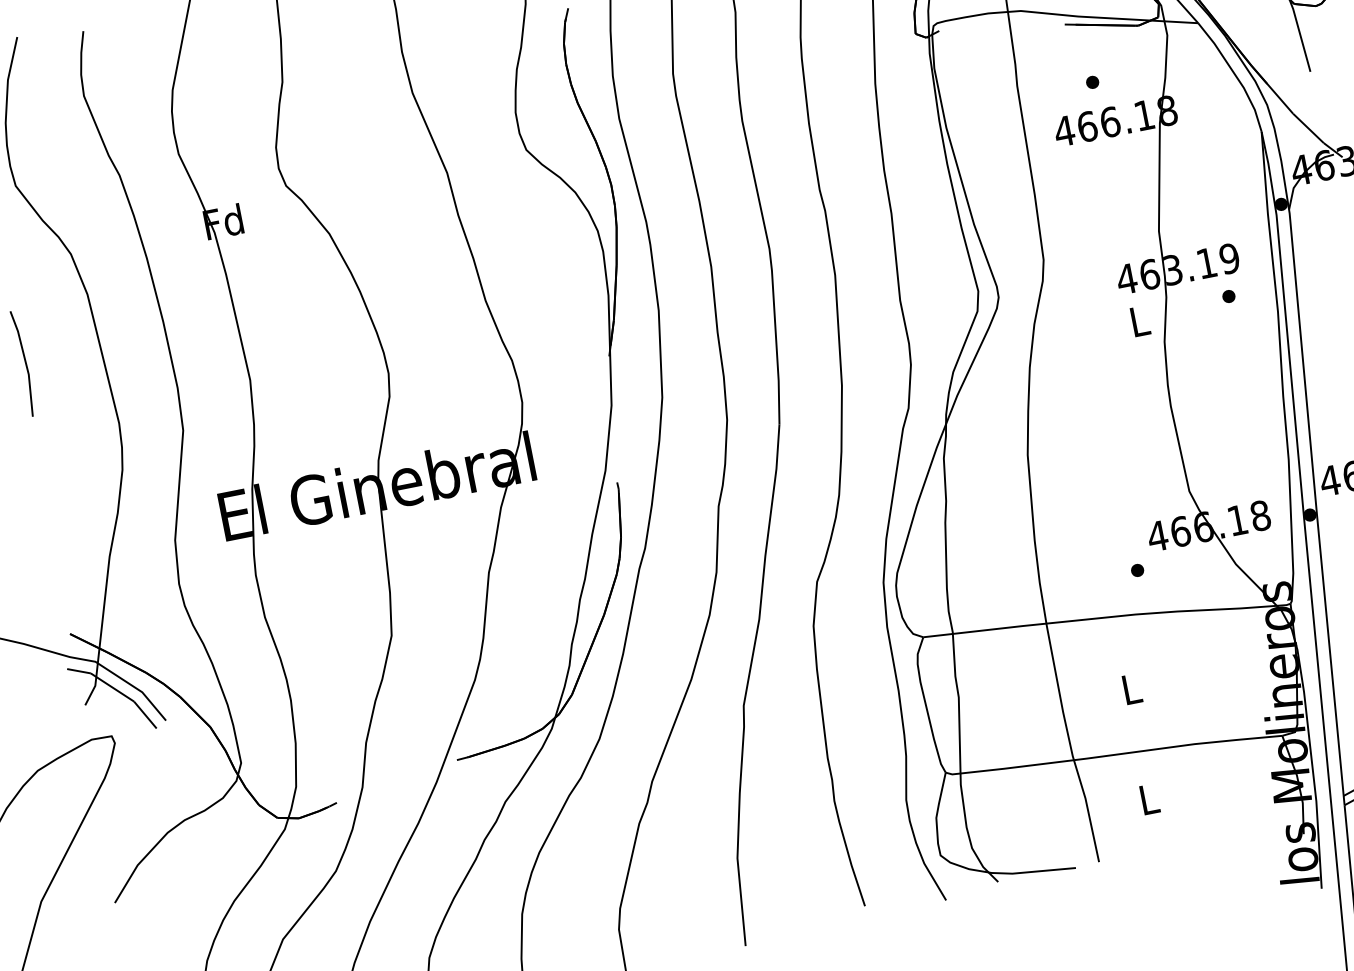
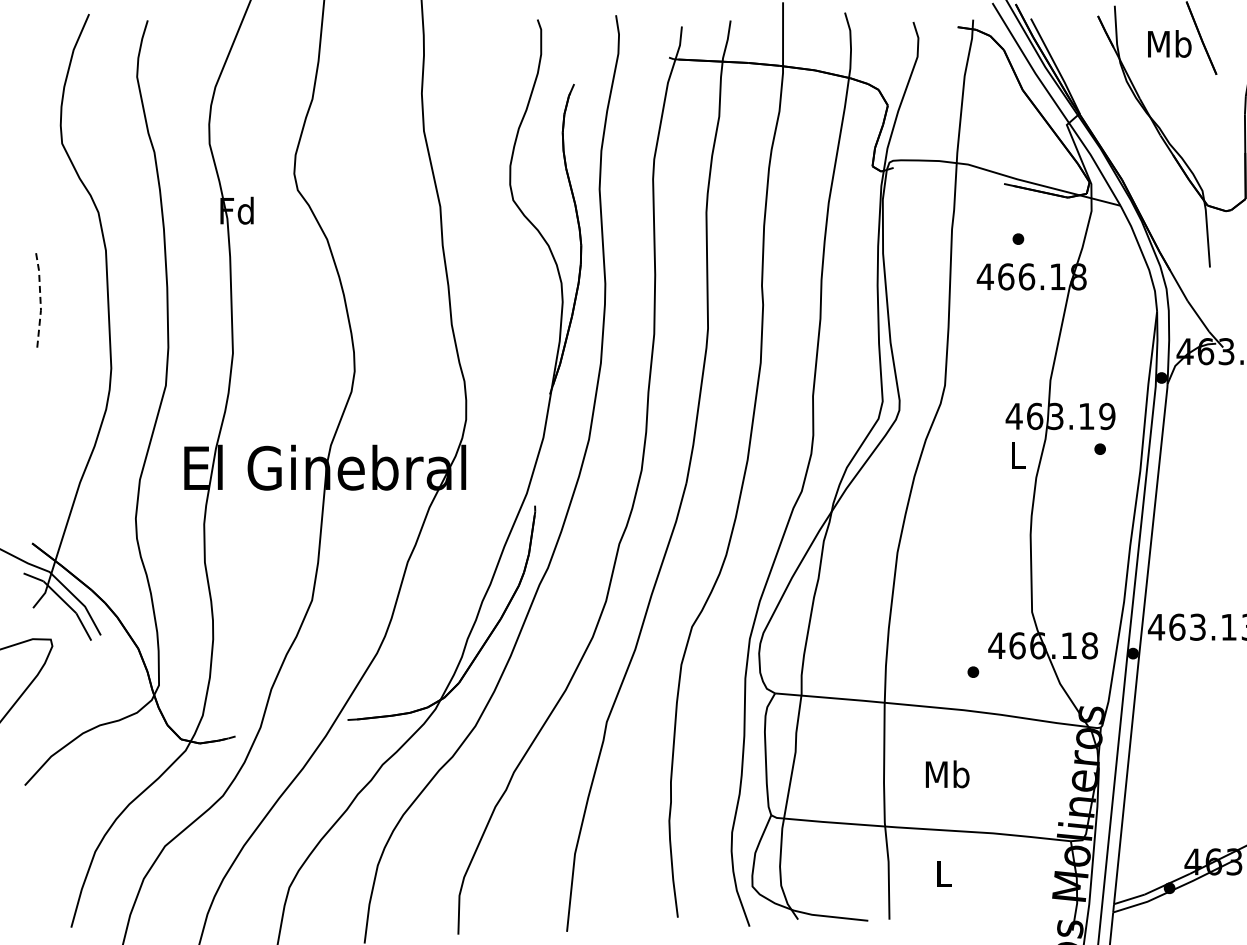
line: (25, 362) -> (40, 299), solid -> dashed
text: (1131, 689) -> (947, 774), L -> Mb

